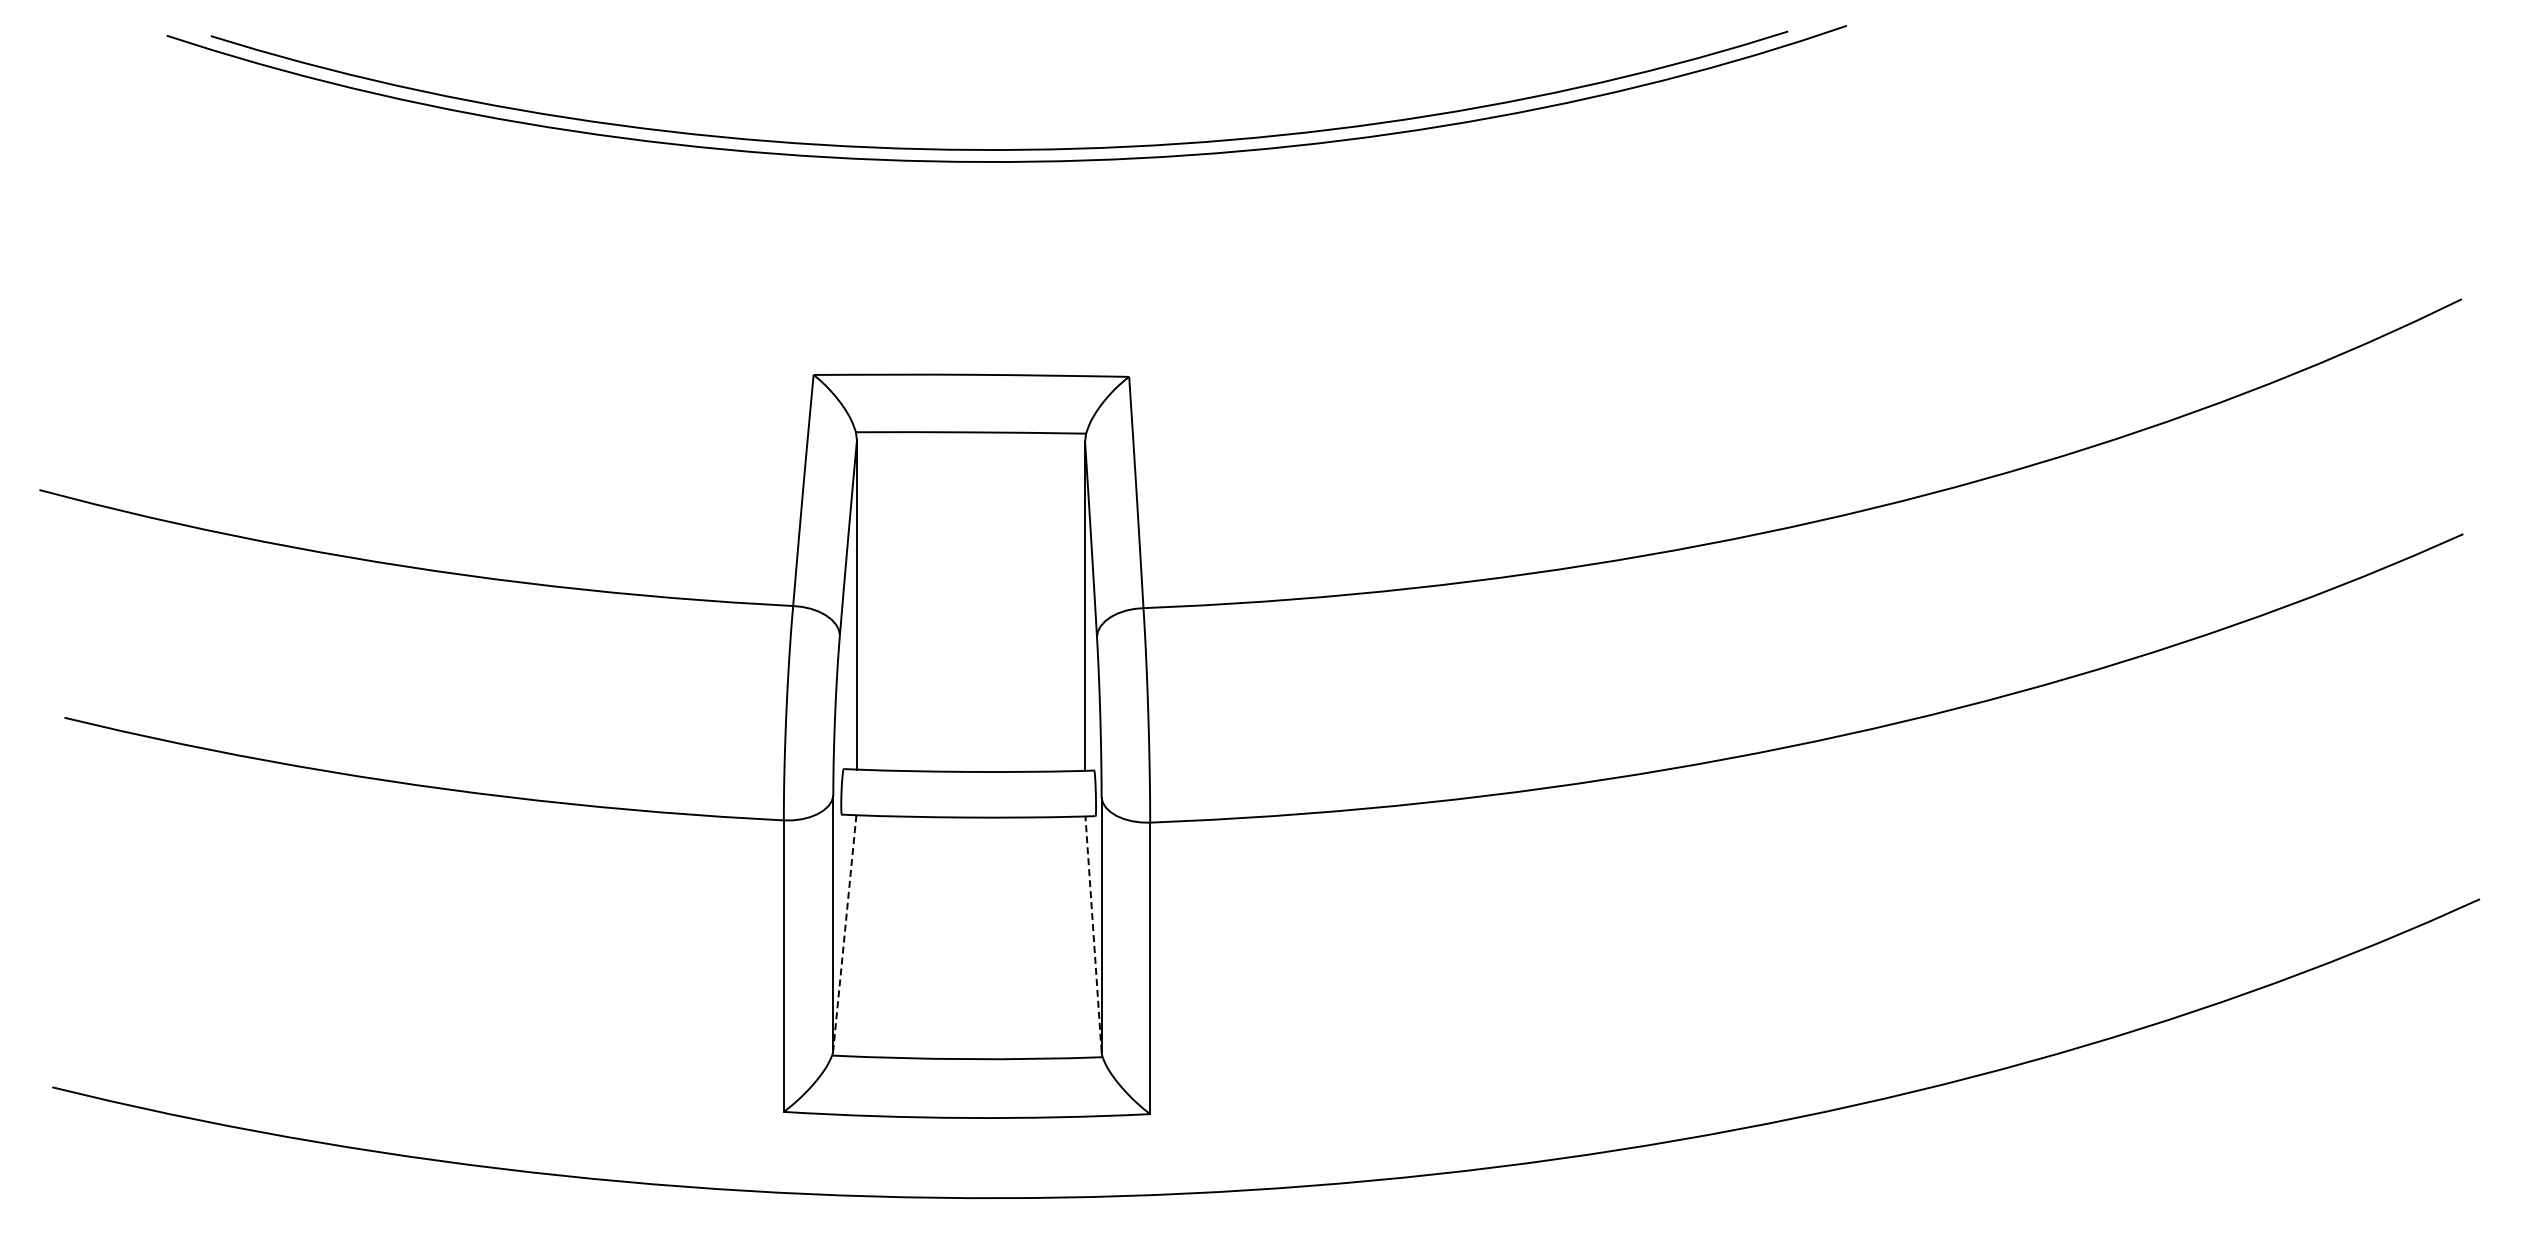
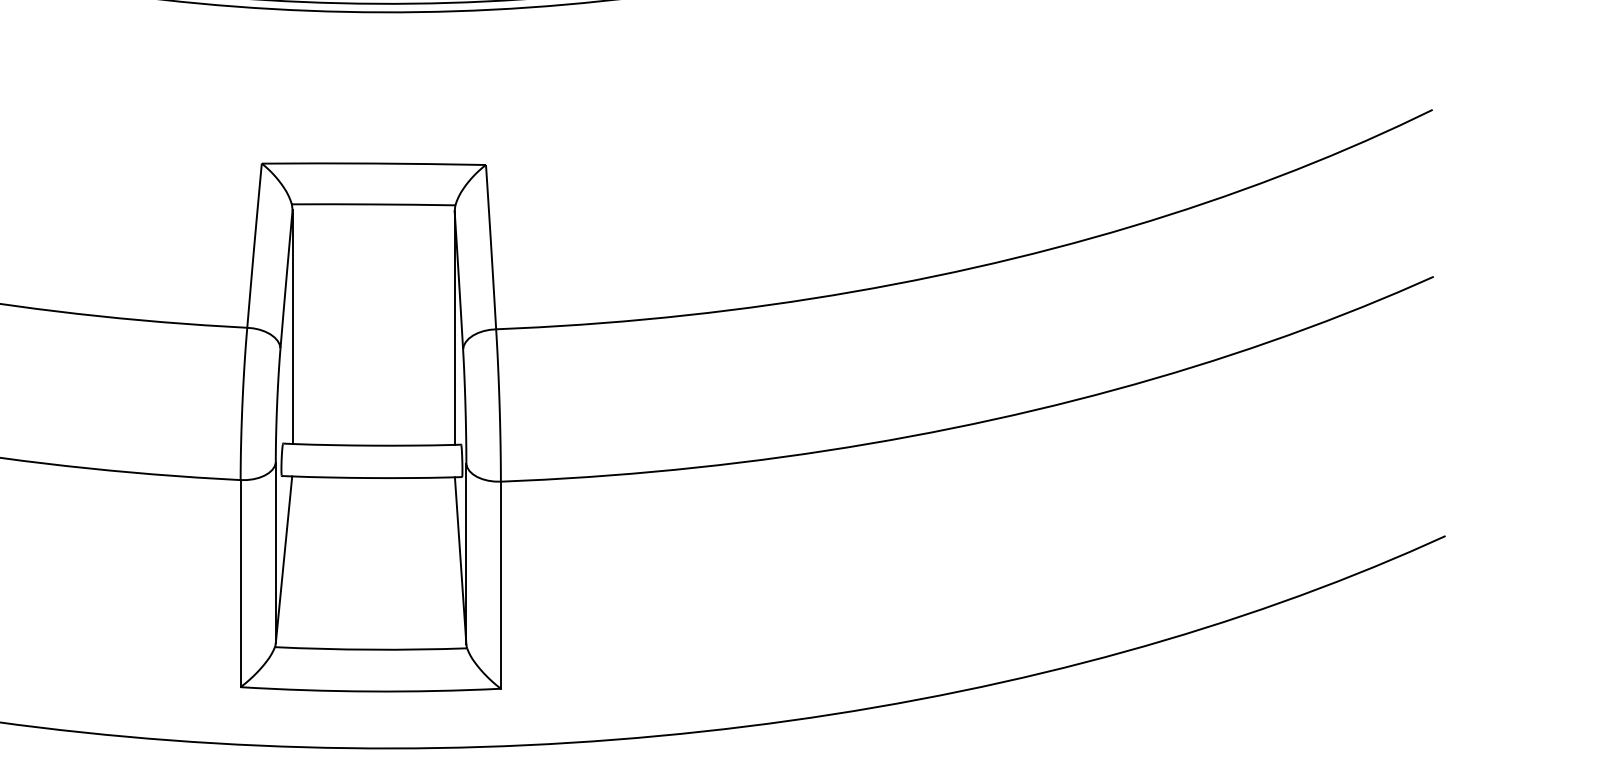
line: (844, 933) -> (283, 560), dashed -> solid
line: (1093, 934) -> (460, 561), dashed -> solid

